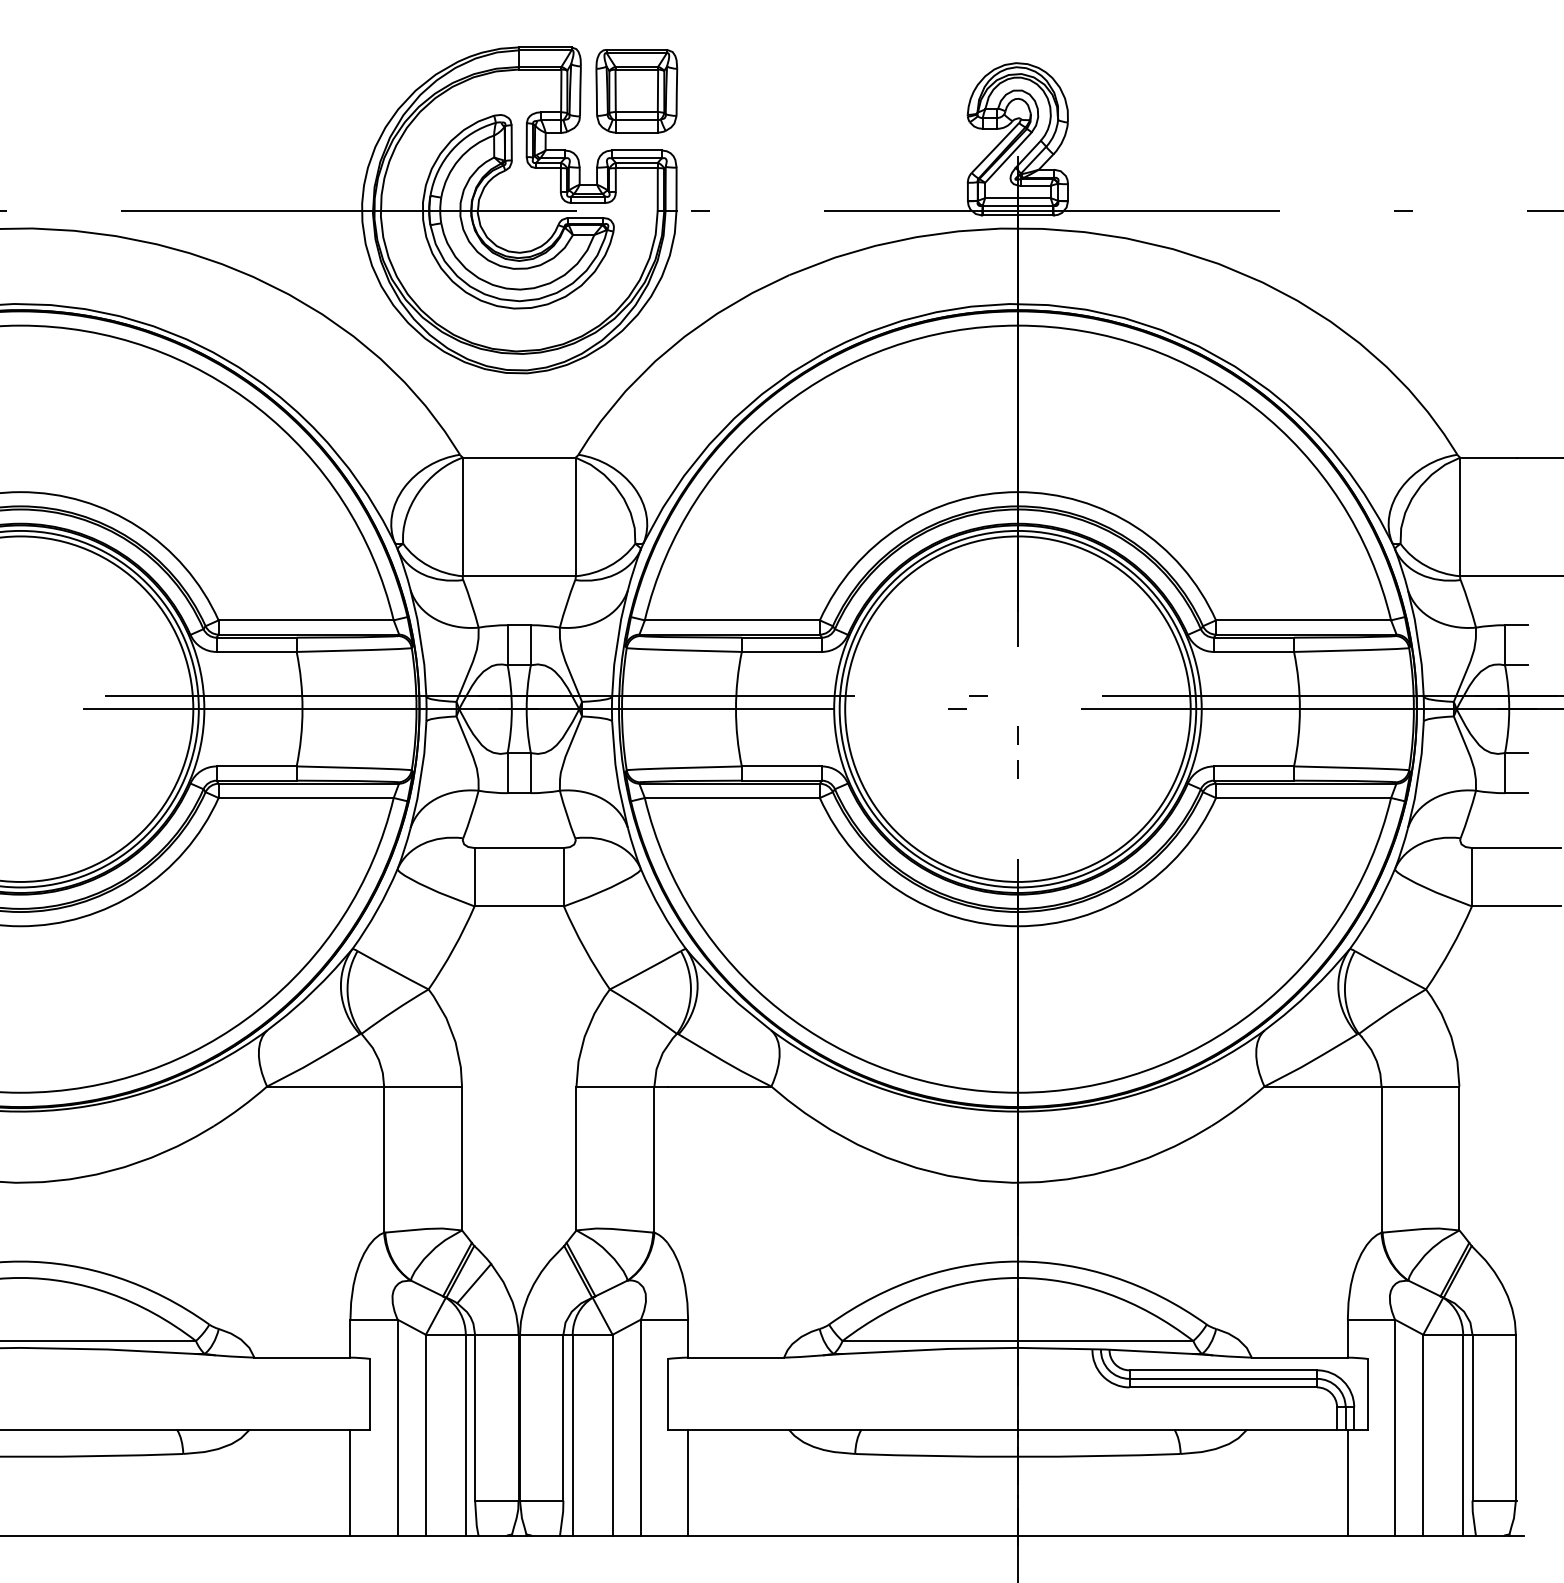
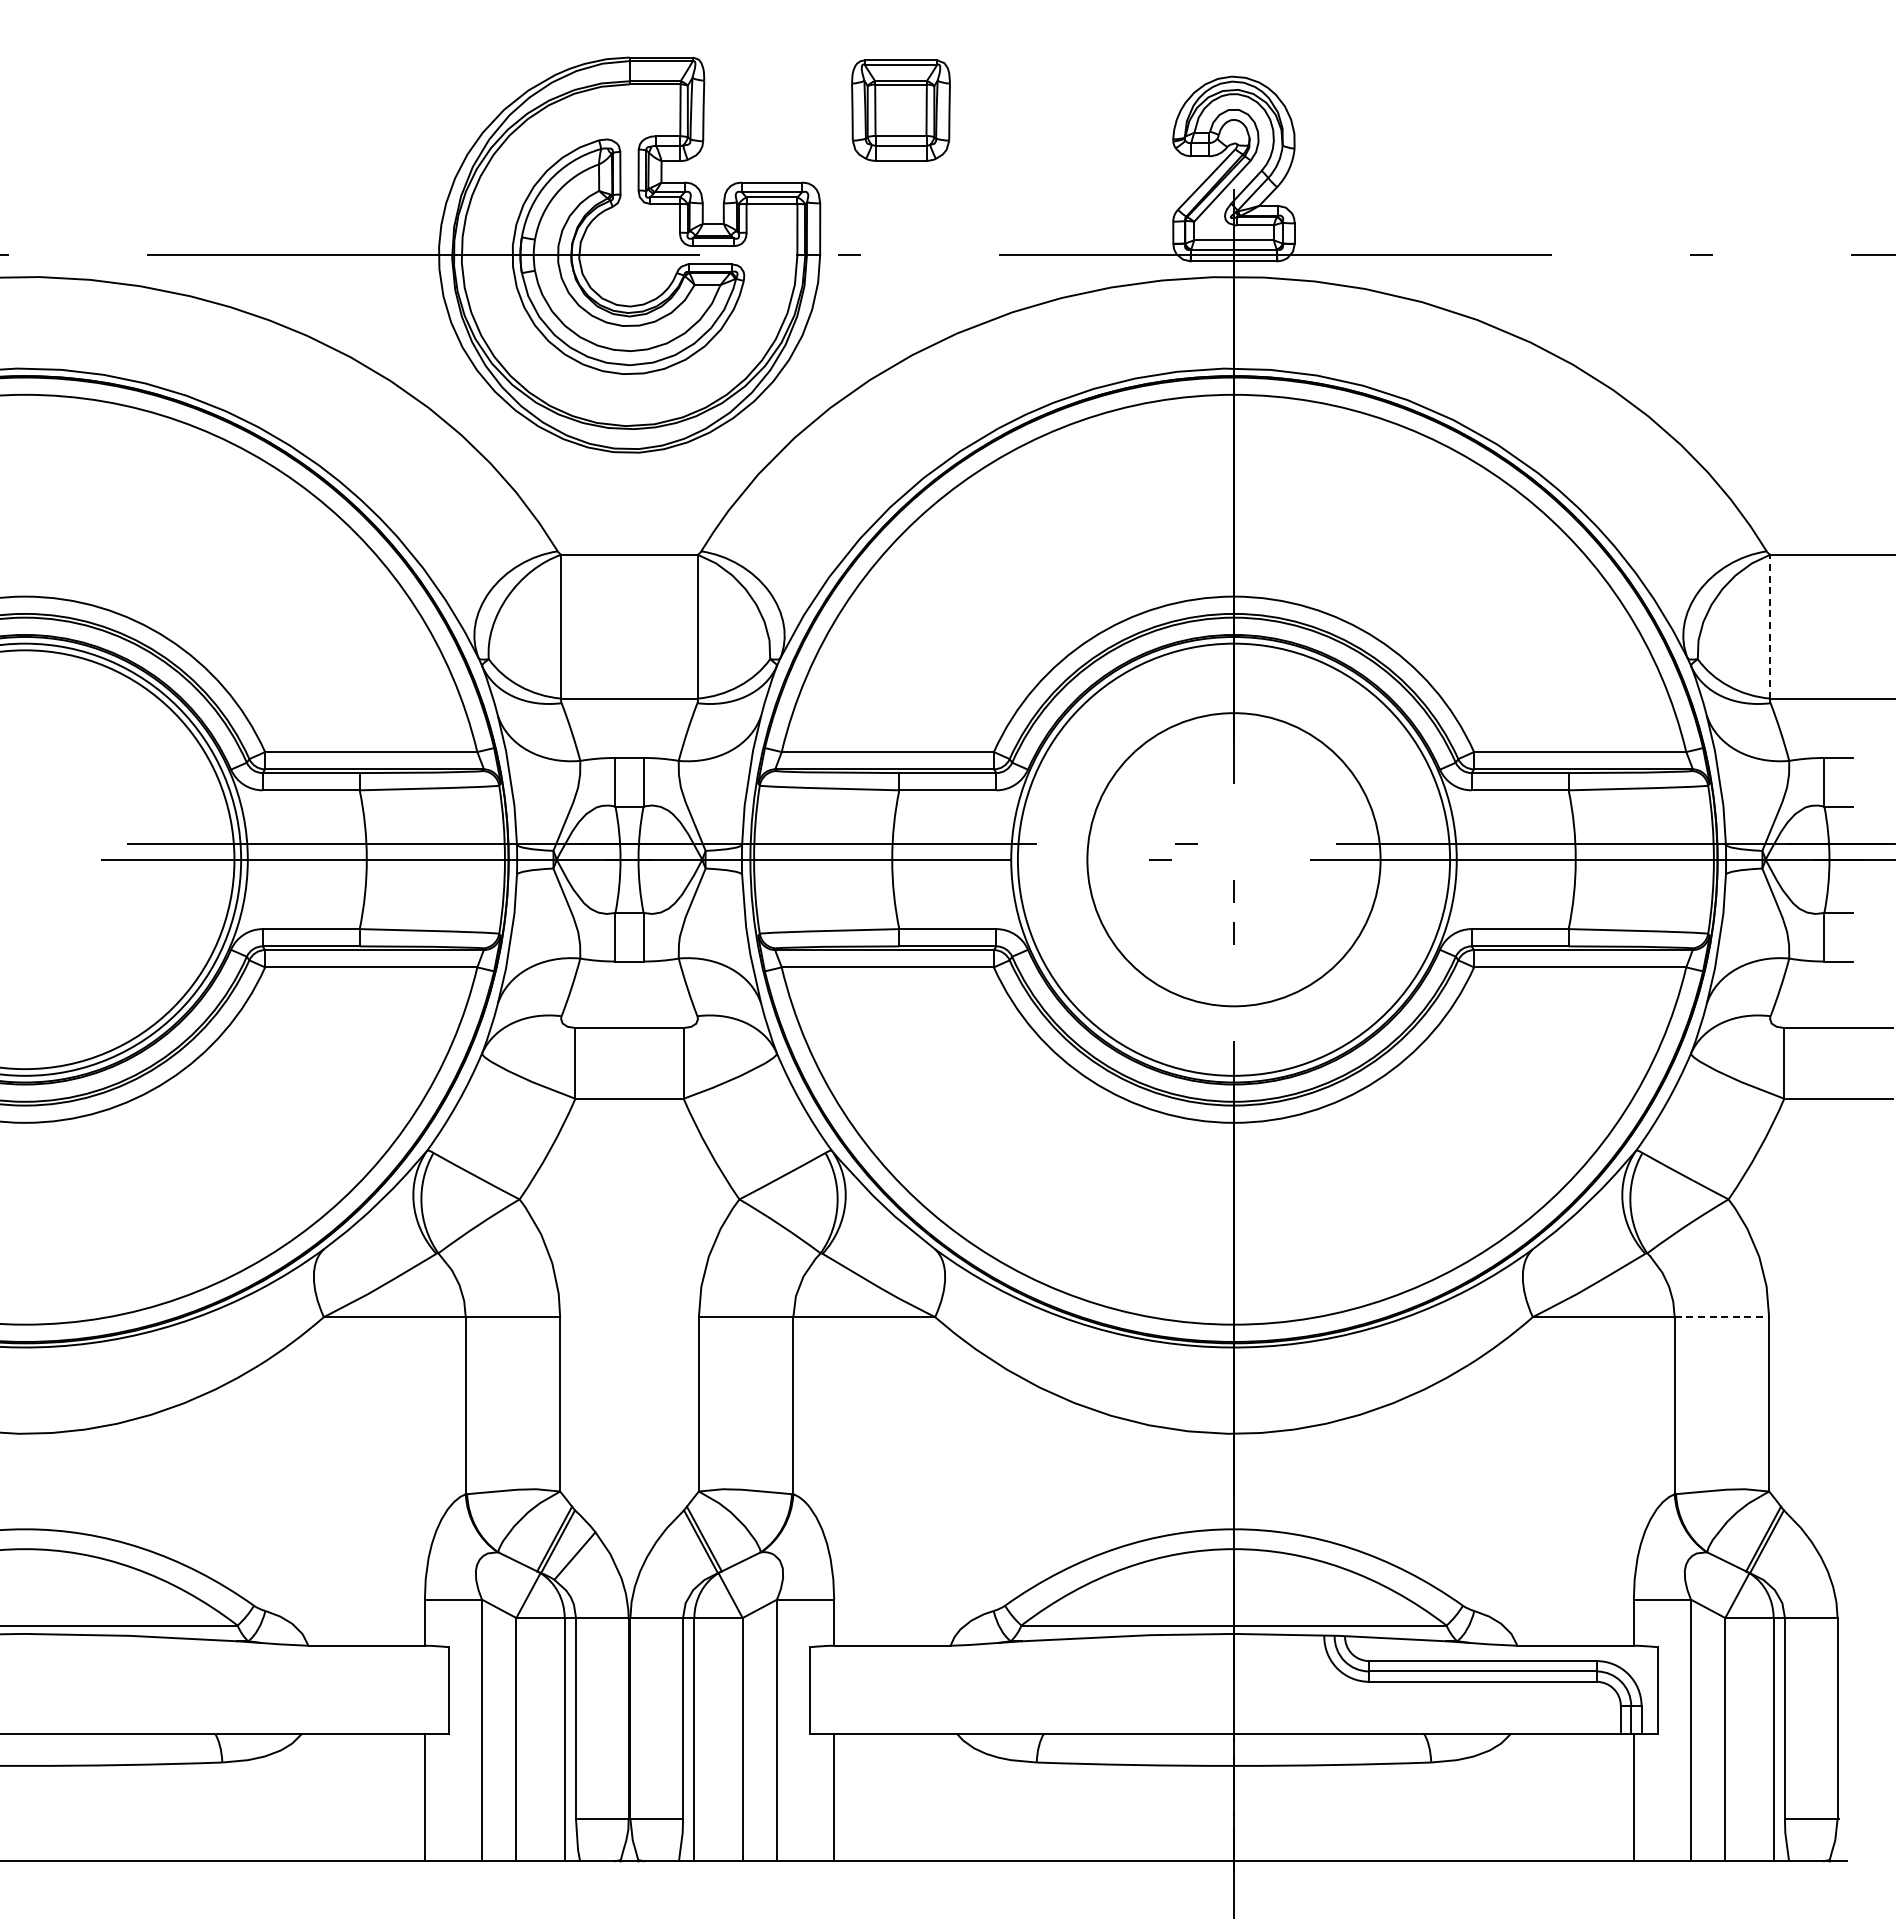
part: (636, 91) -> (900, 110), moved
line: (1460, 516) -> (1770, 626), solid -> dashed
circle: (1017, 709) -> (1233, 859), size x0.7
line: (1420, 1086) -> (1722, 1317), solid -> dashed

